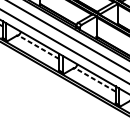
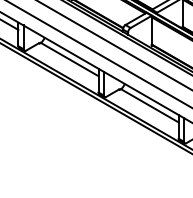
line: (38, 47) -> (69, 59), dashed -> solid
line: (94, 79) -> (149, 105), dashed -> solid

